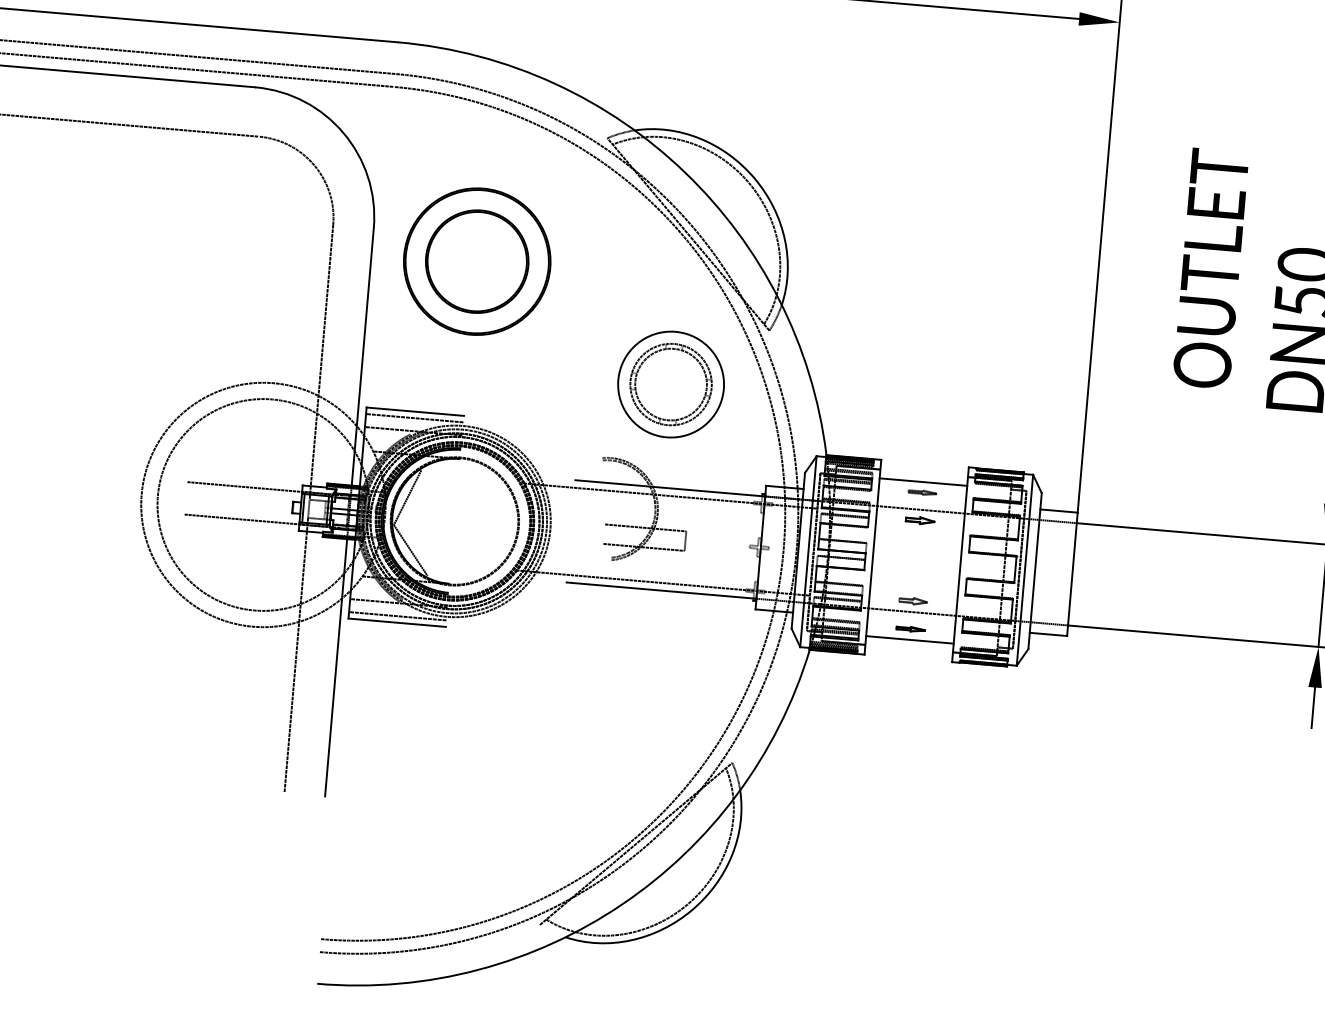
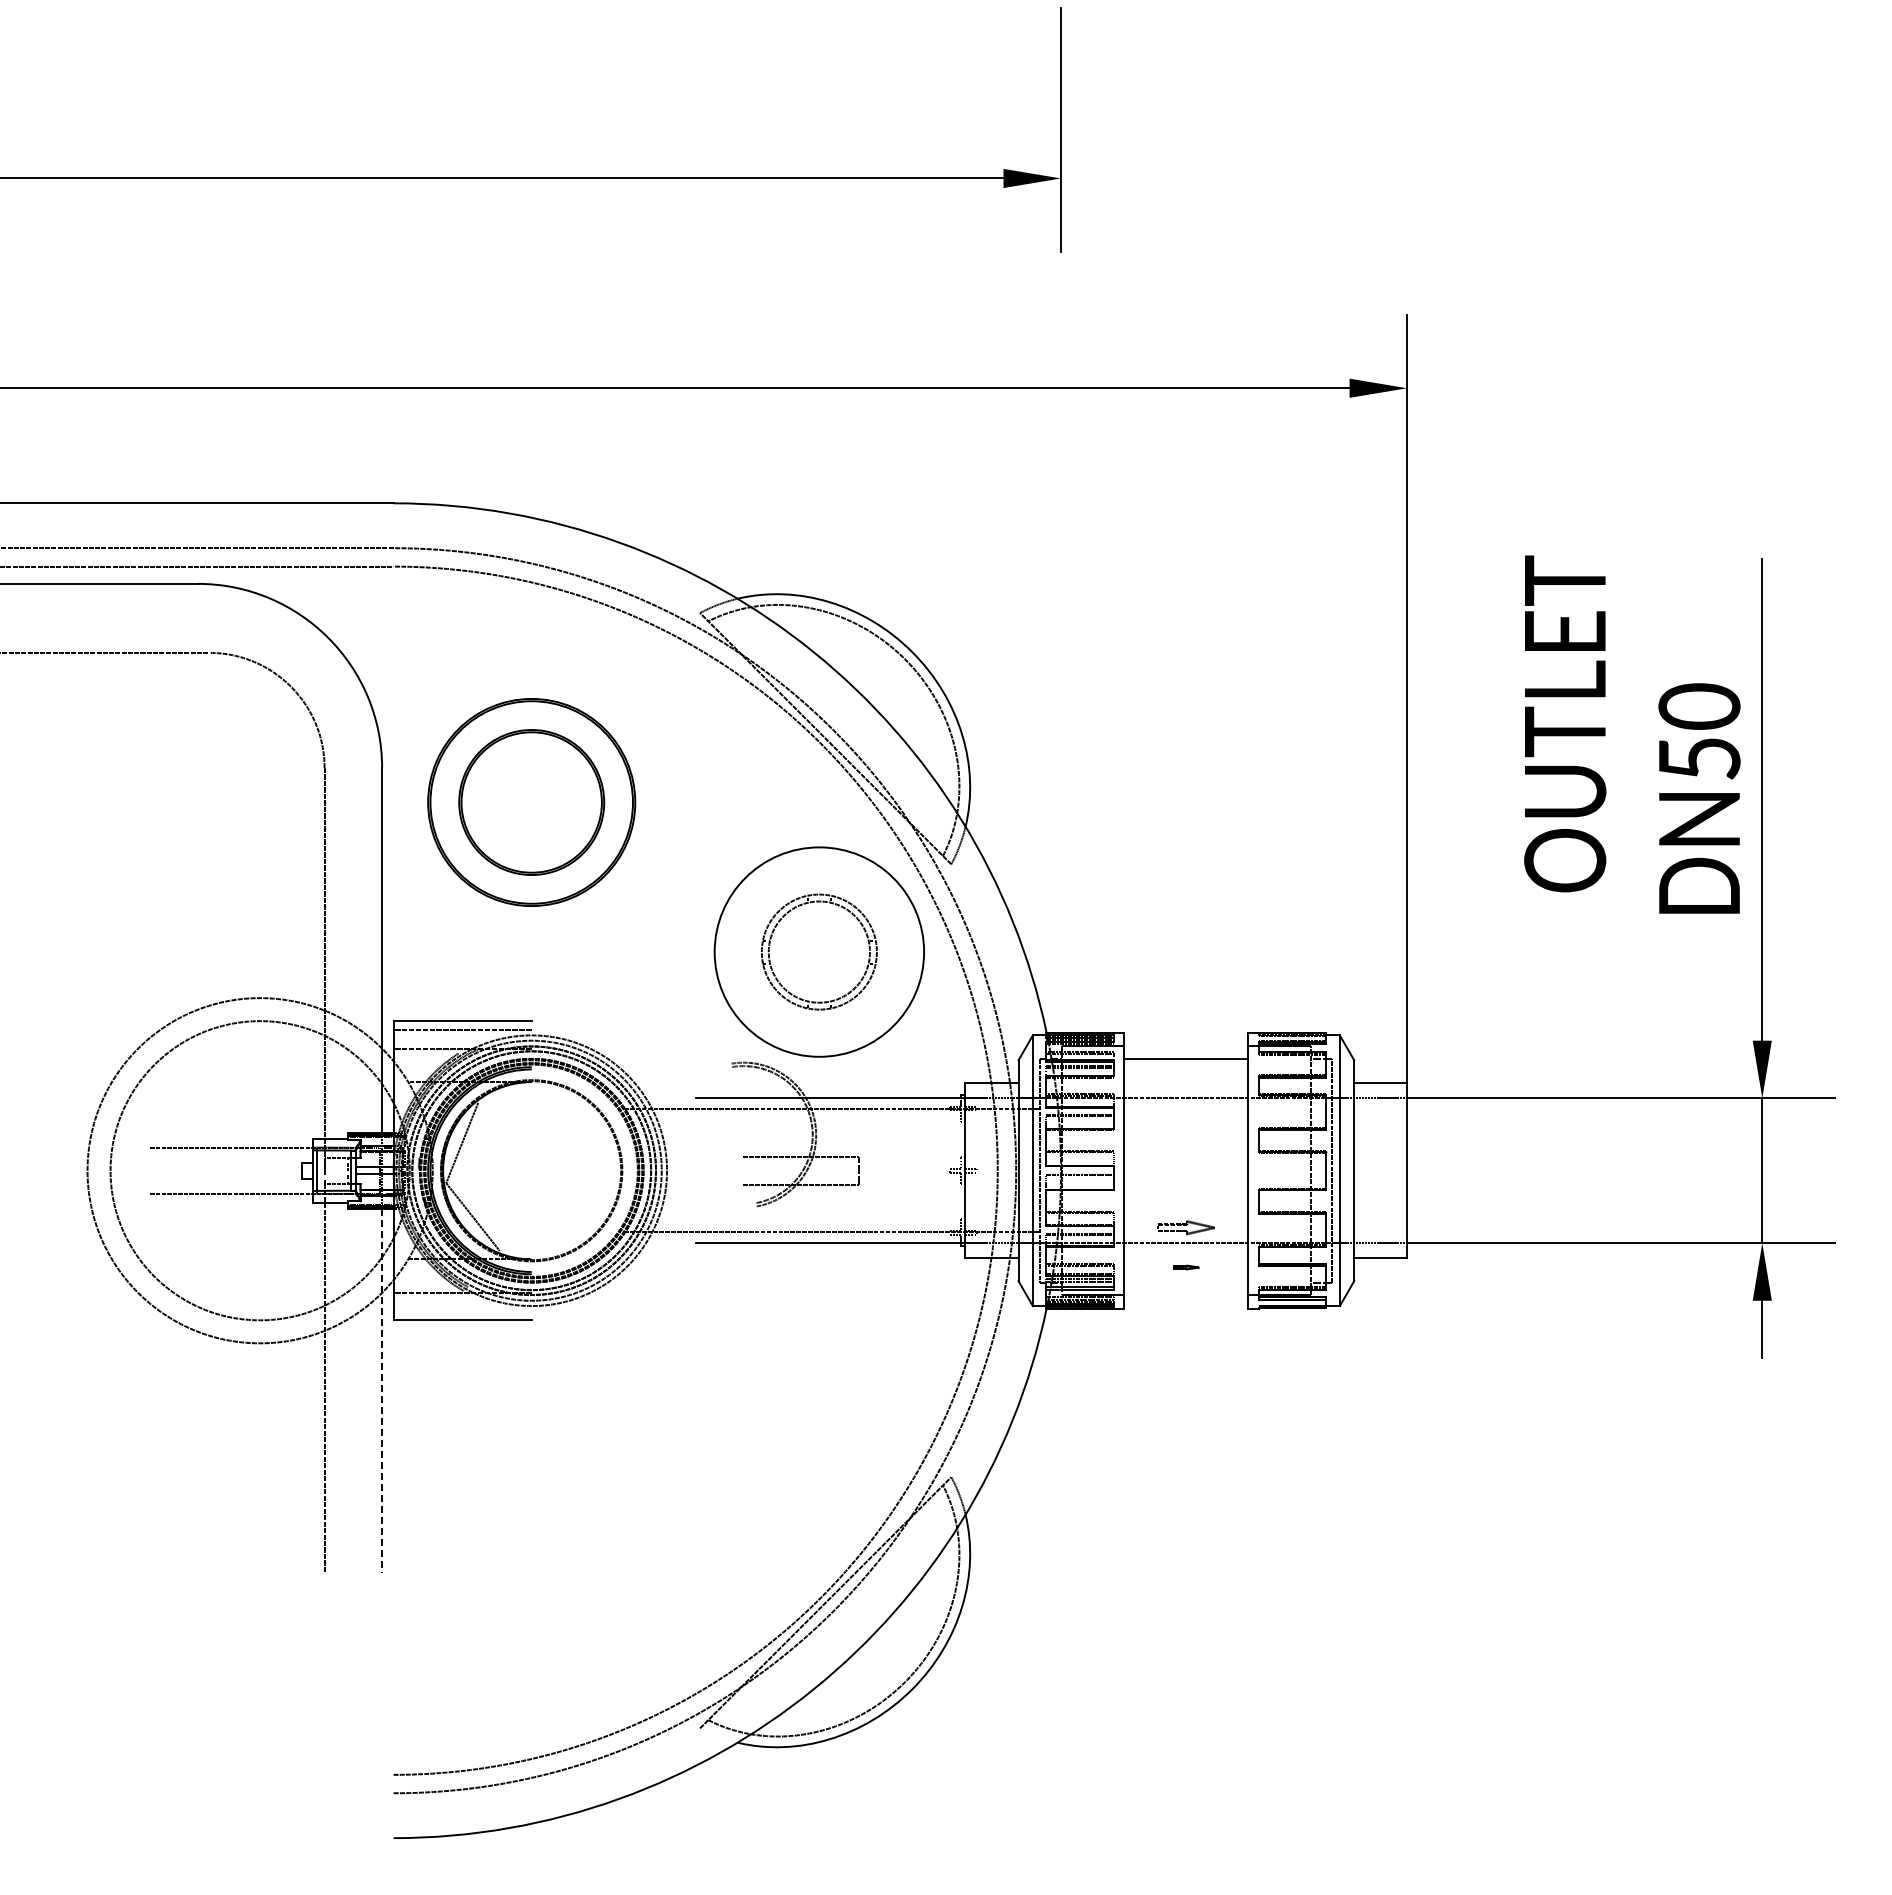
circle: (671, 384) -> (819, 951), size x1.4
part: (921, 492) -> (1185, 1073), removed
part: (920, 520) -> (1186, 1113), removed
part: (912, 600) -> (1185, 1227), size x1.4
line: (397, 616) -> (462, 1311), removed
part: (910, 629) -> (1186, 1267), size x0.6
line: (910, 639) -> (1186, 1282), removed
line: (336, 668) -> (382, 1391), solid -> dashed

